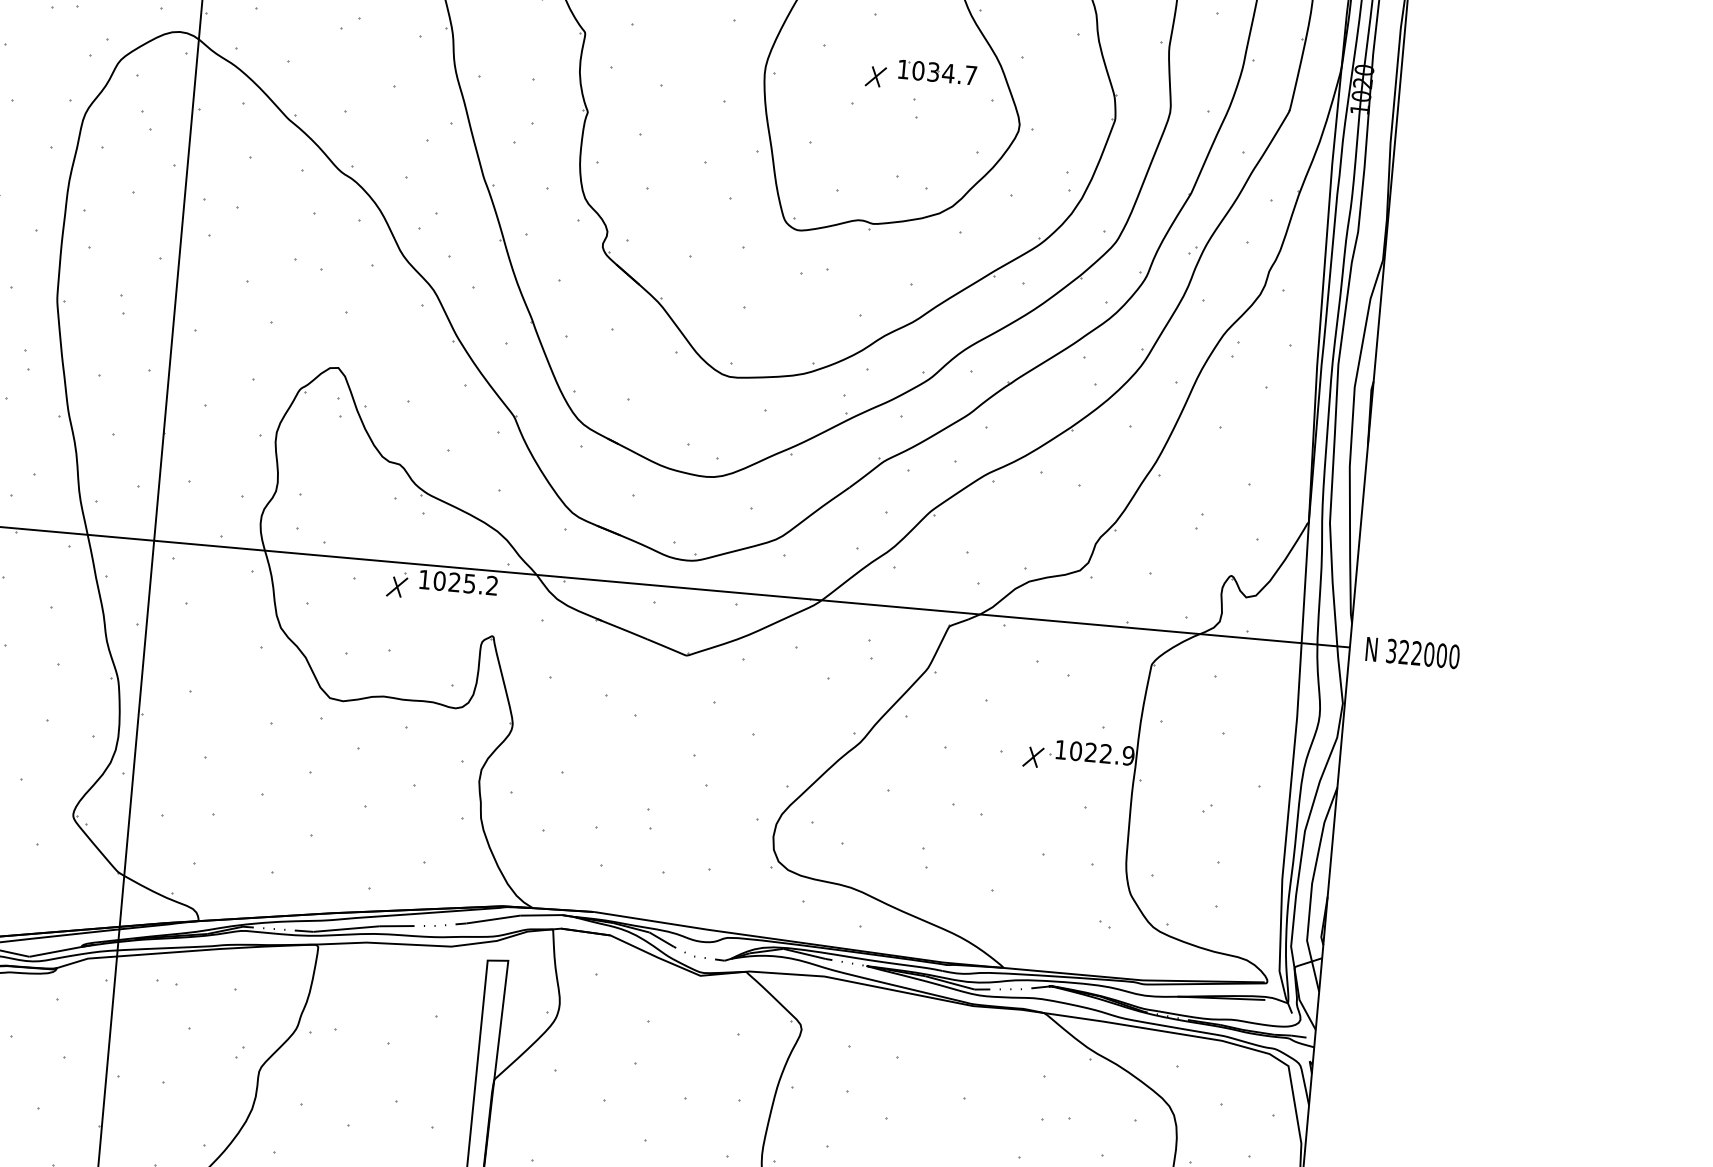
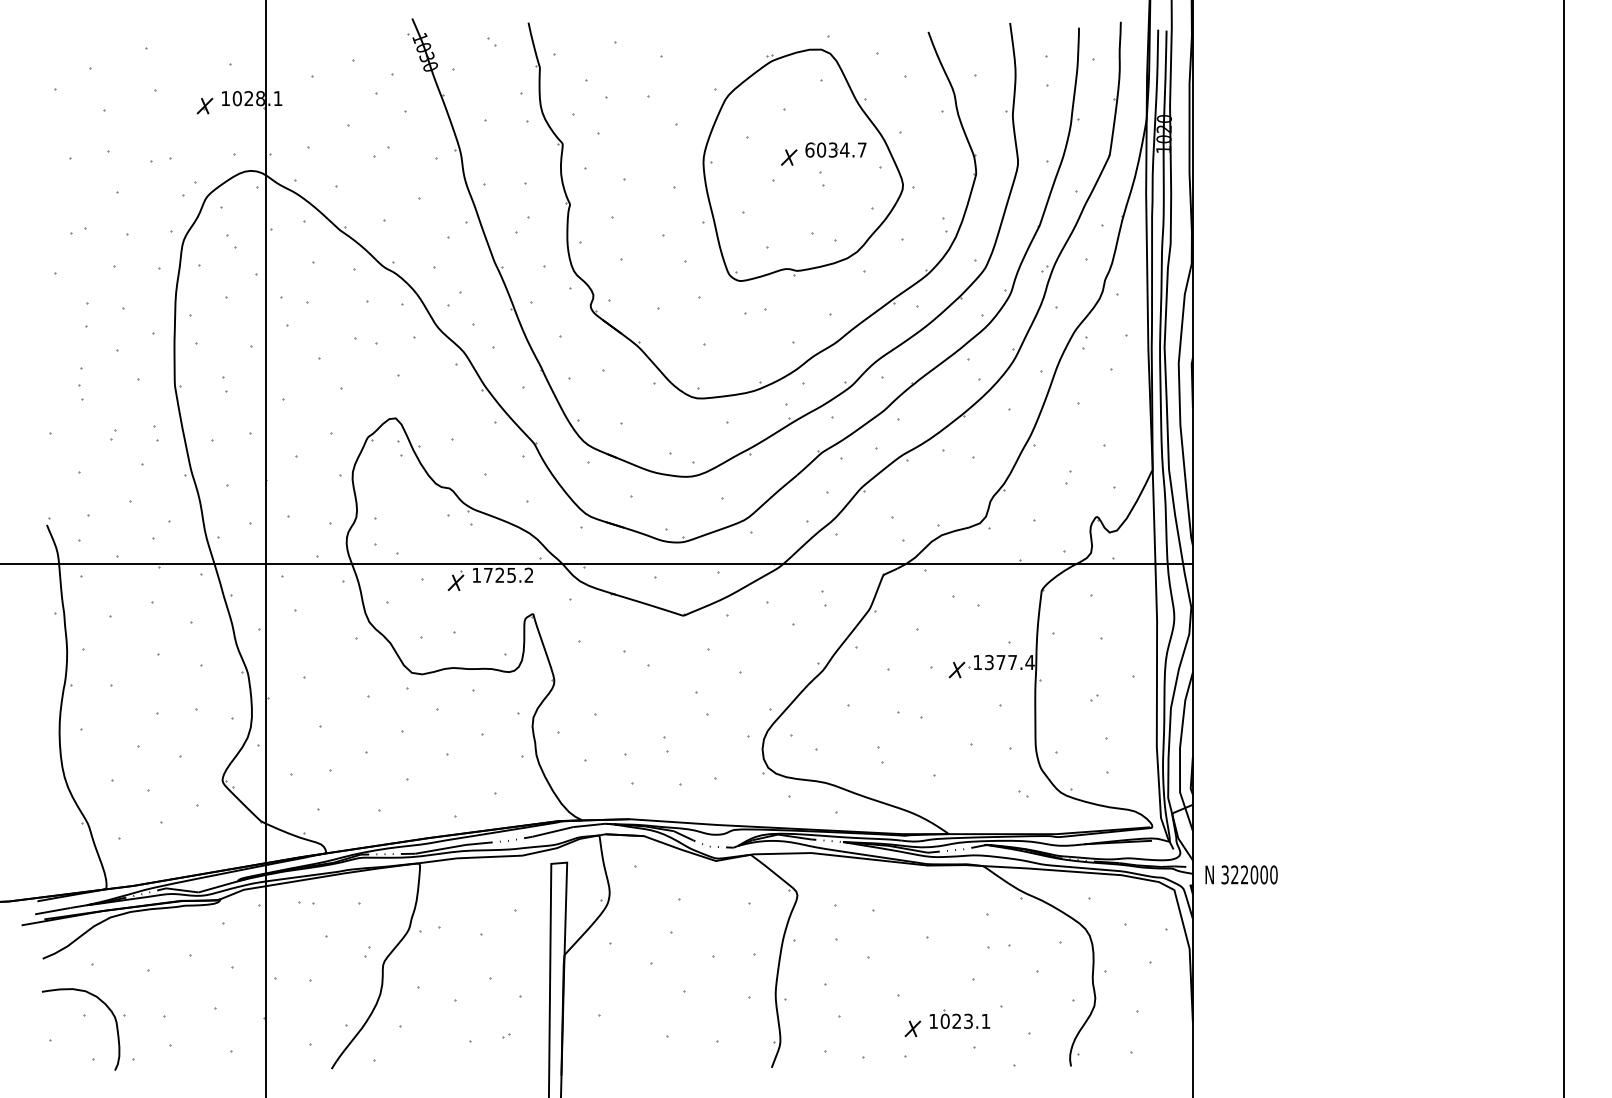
text: (903, 68) -> (809, 149), 1034.7 -> 6034.7
text: (438, 579) -> (487, 574), 1025.2 -> 1725.2
text: (1412, 652) -> (1241, 874), moved
text: (1101, 753) -> (1009, 662), 1022.9 -> 1377.4

